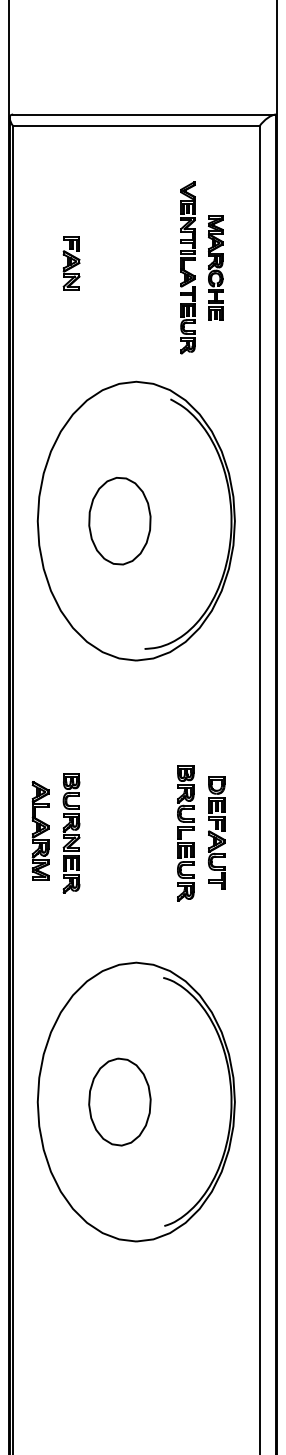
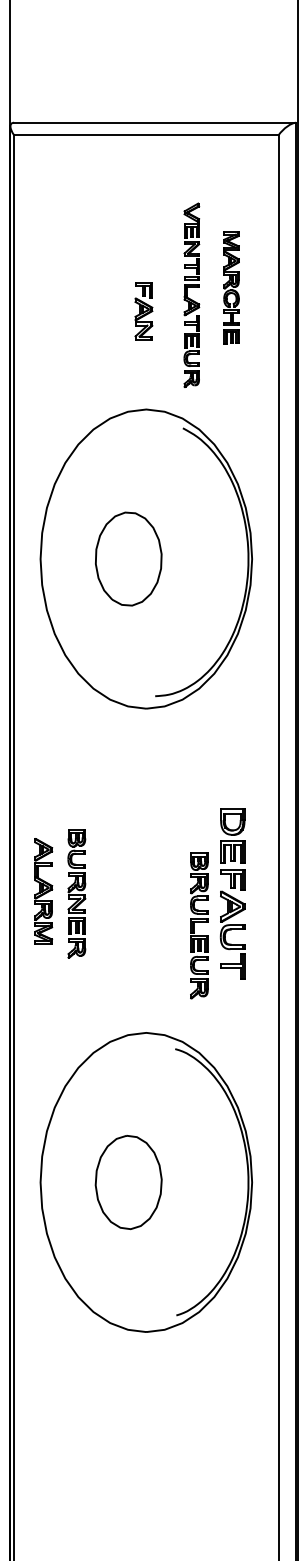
part: (71, 263) -> (143, 311), moved
part: (187, 267) -> (191, 294), moved
part: (185, 832) -> (199, 925), moved
part: (216, 832) -> (232, 893), size x1.4

